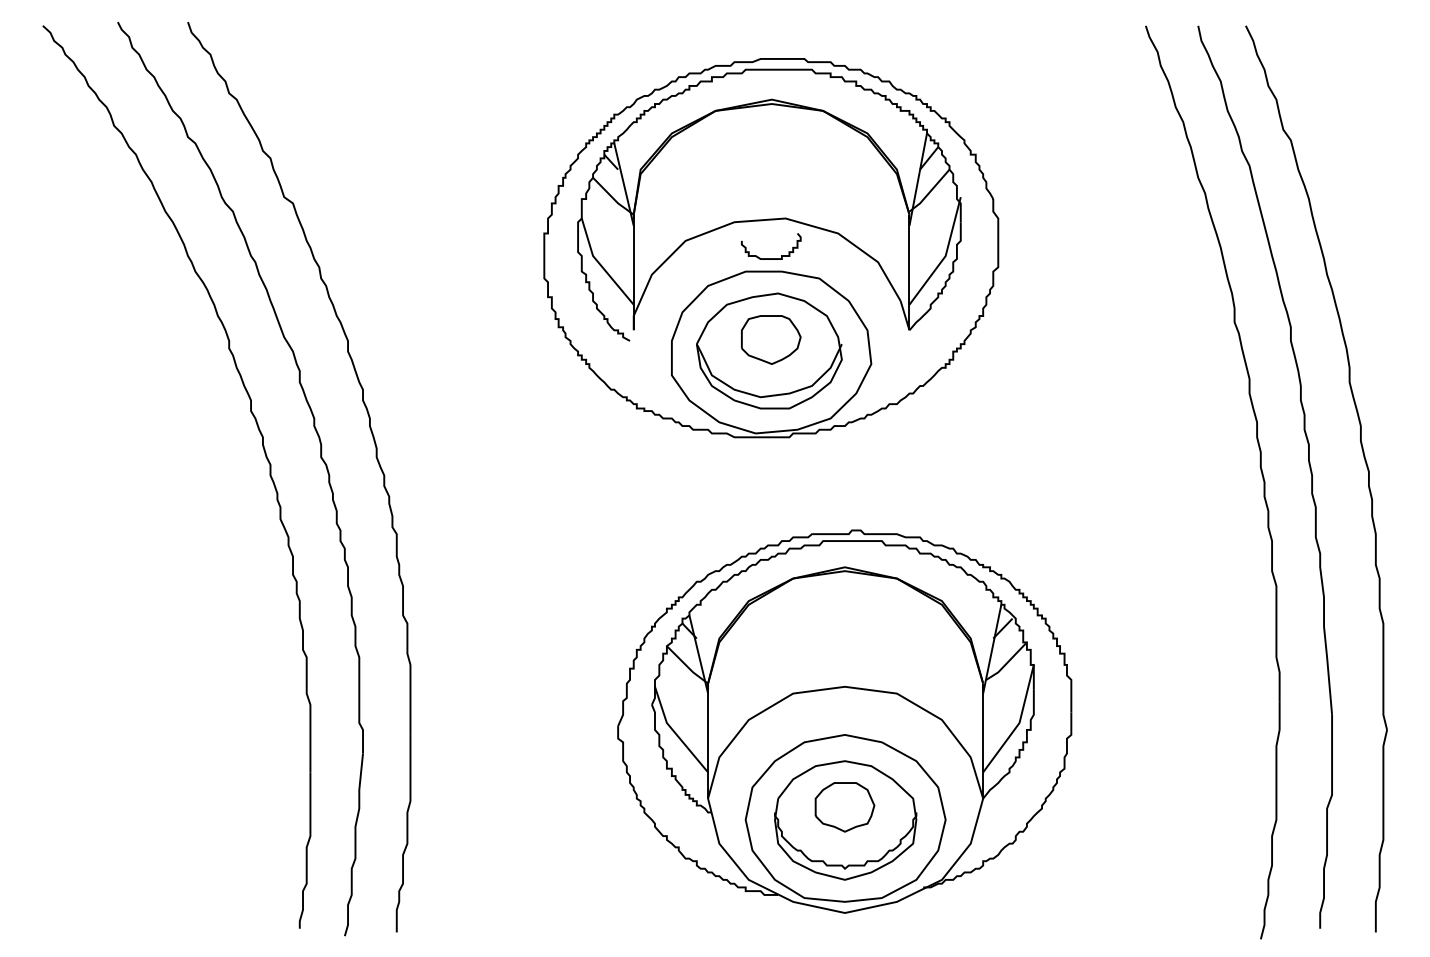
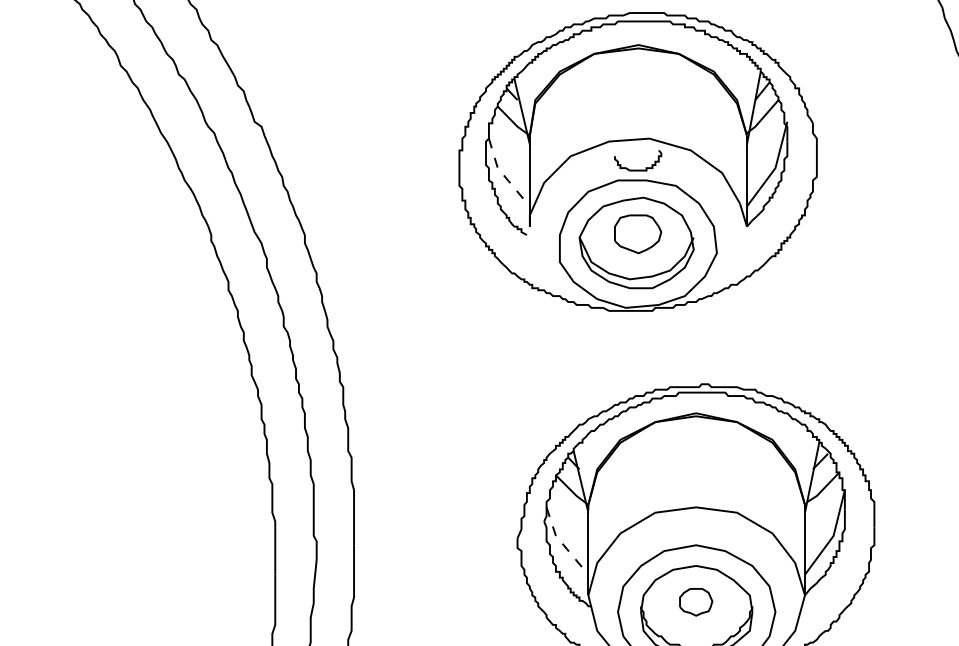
line: (600, 265) -> (503, 175), solid -> dashed
line: (675, 732) -> (562, 543), solid -> dashed
part: (844, 807) -> (695, 602), size x0.7

